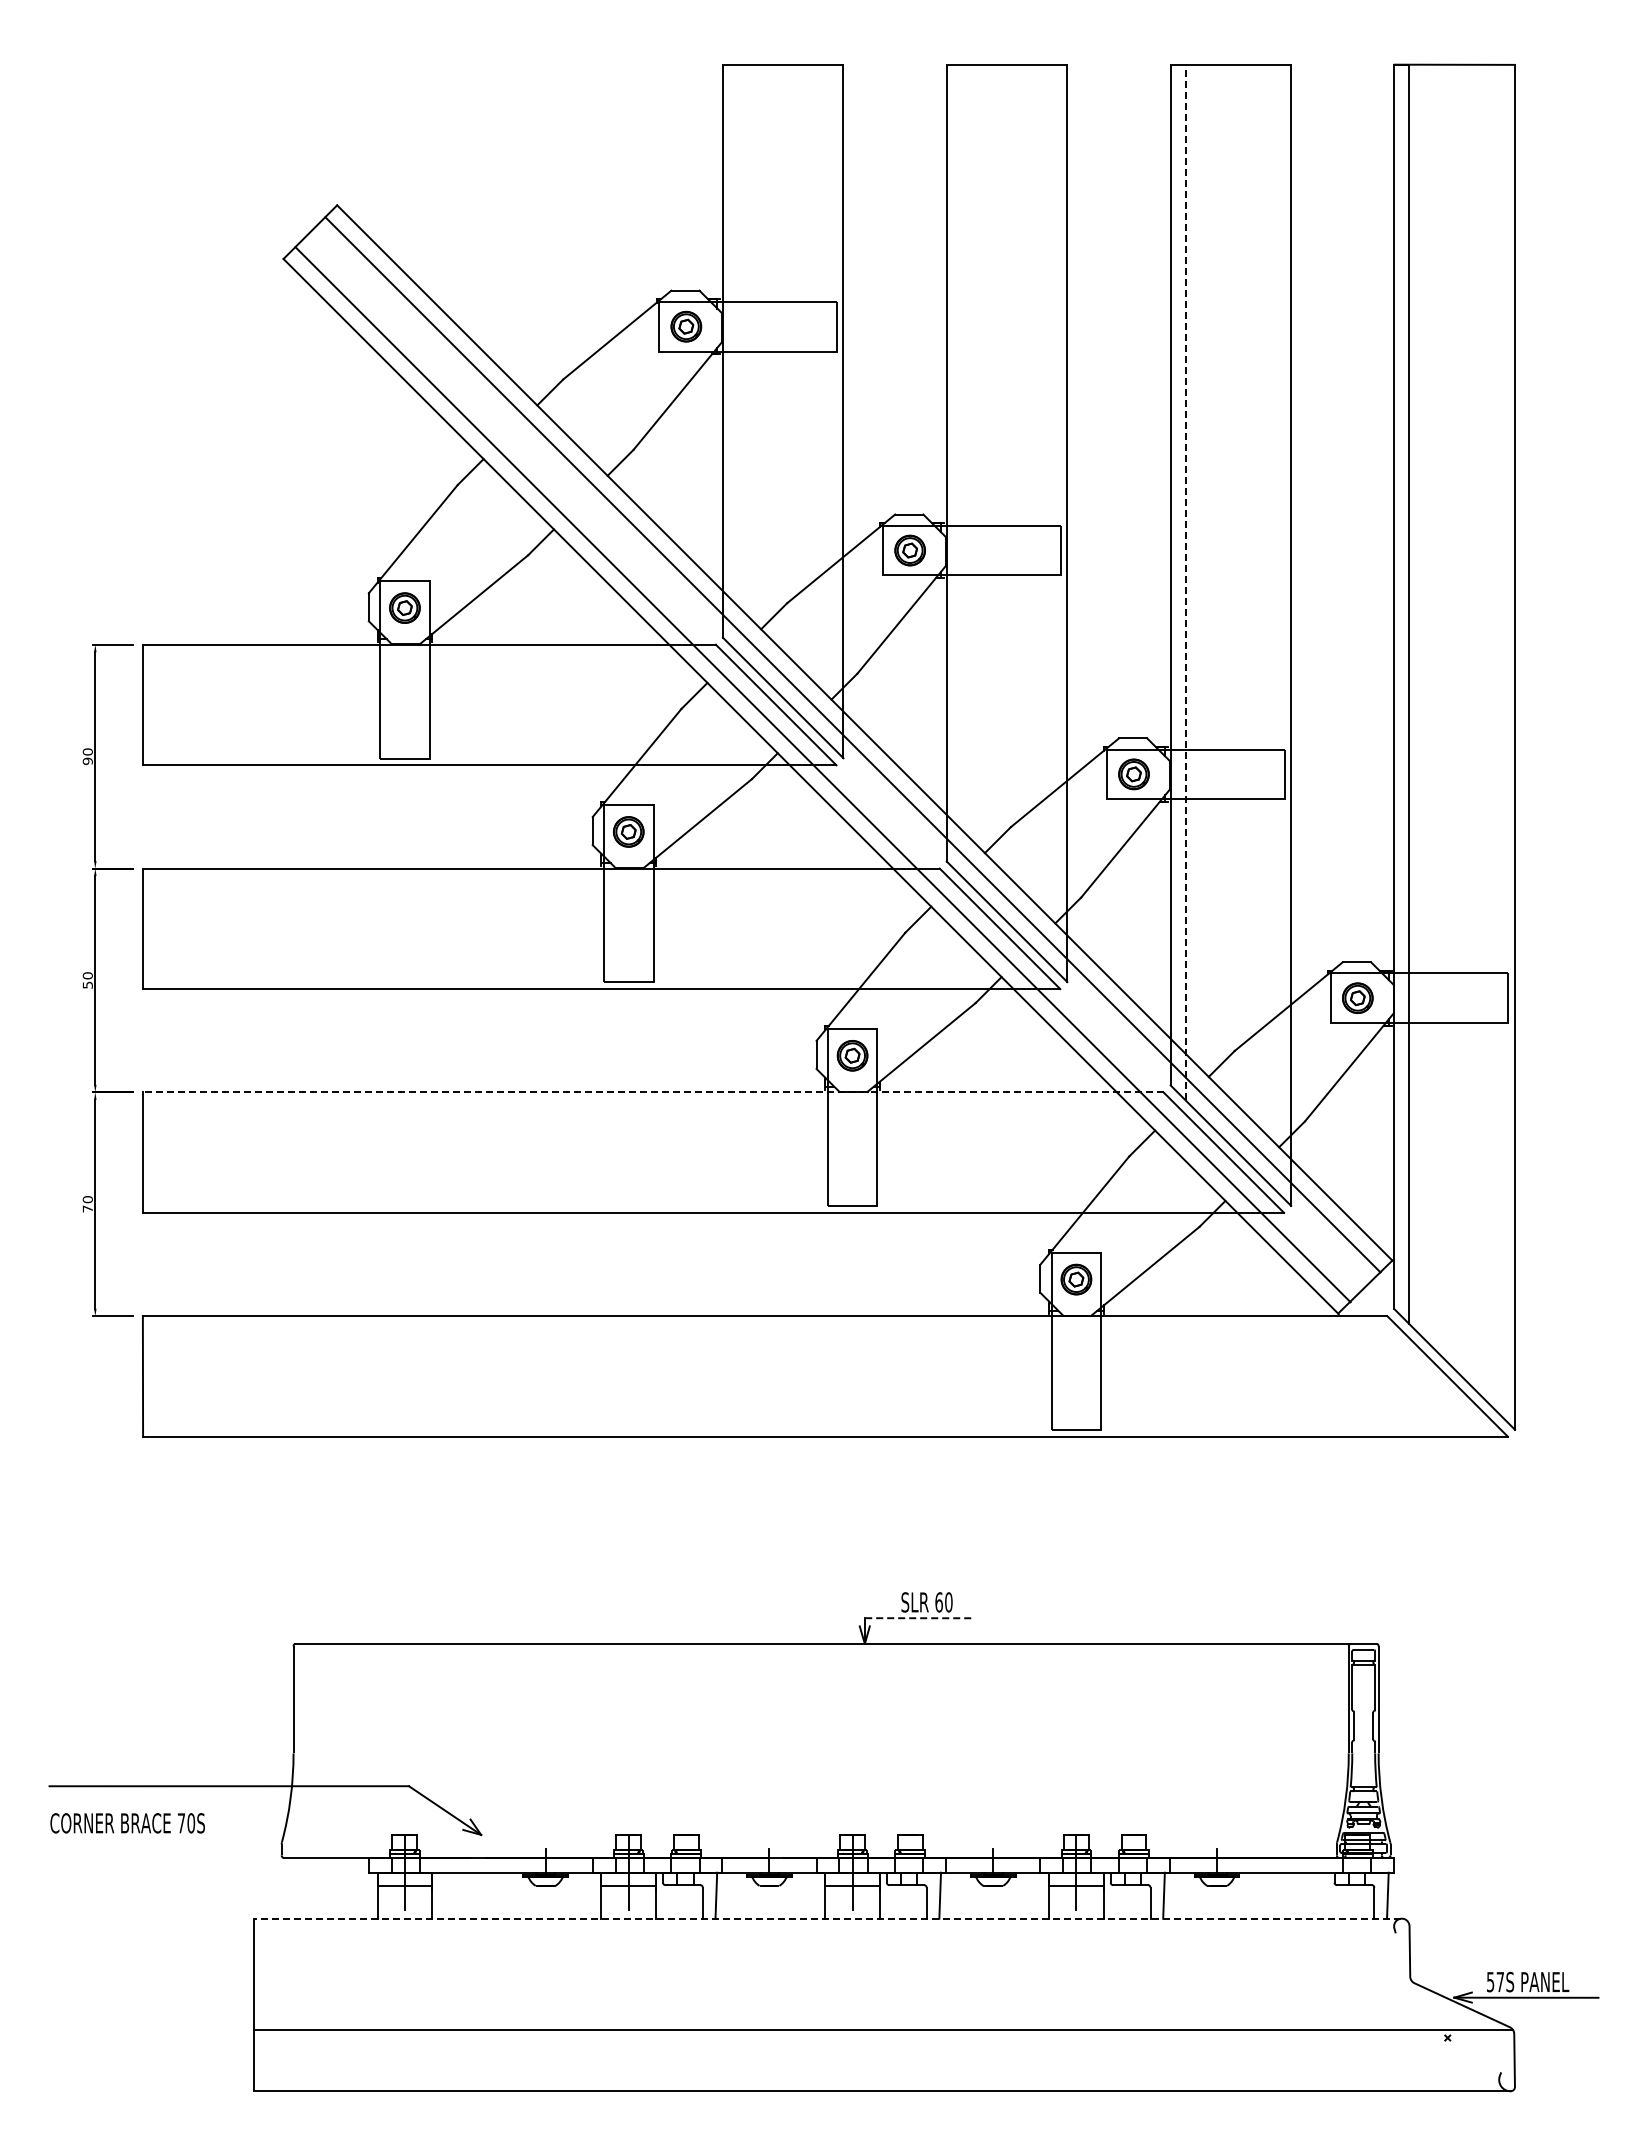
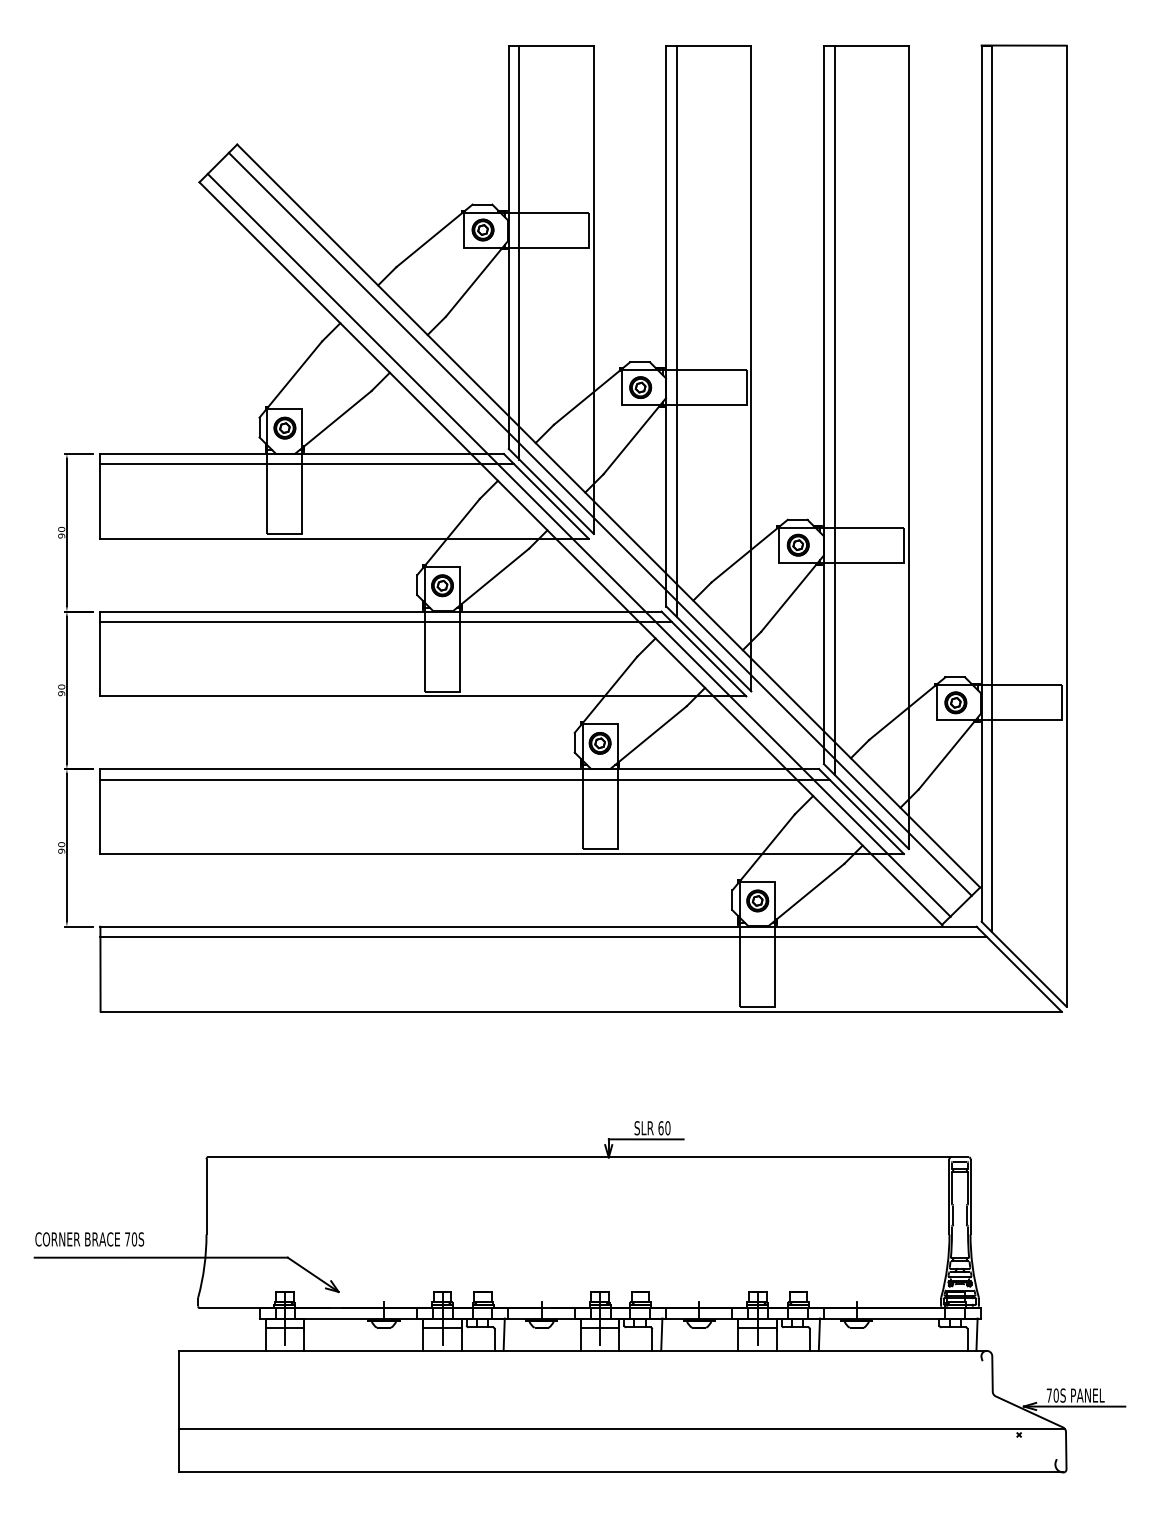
line: (737, 358) -> (519, 252), added
line: (961, 470) -> (676, 331), added
line: (1185, 582) -> (834, 410), dashed -> solid
line: (436, 659) -> (307, 464), added
line: (548, 883) -> (386, 622), added
text: (87, 984) -> (61, 693), 50 -> 90
line: (652, 1092) -> (459, 769), dashed -> solid
line: (660, 1107) -> (464, 779), added
text: (87, 1208) -> (61, 850), 70 -> 90
line: (772, 1331) -> (543, 937), added
line: (917, 1618) -> (645, 1139), dashed -> solid
text: (127, 1823) -> (89, 1239), moved
line: (827, 1918) -> (582, 1350), dashed -> solid
text: (1495, 1981) -> (1052, 1395), 57S -> 70S

